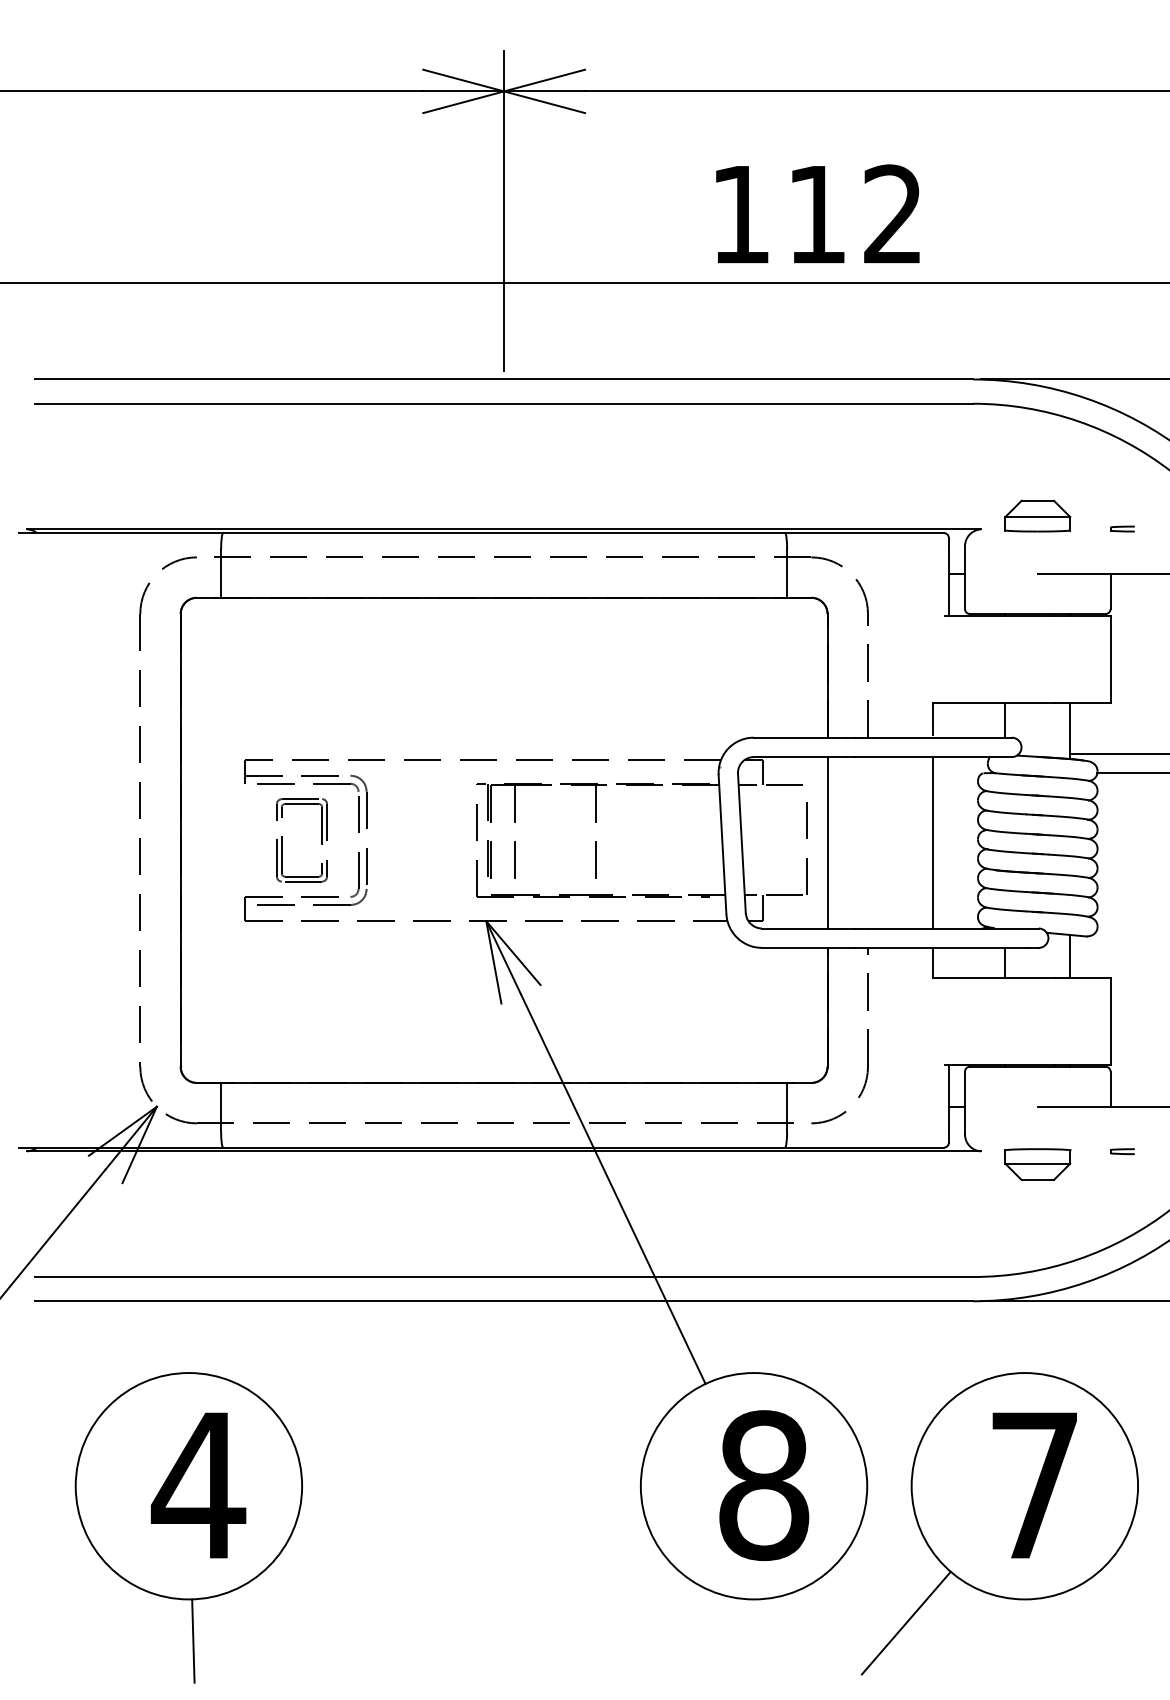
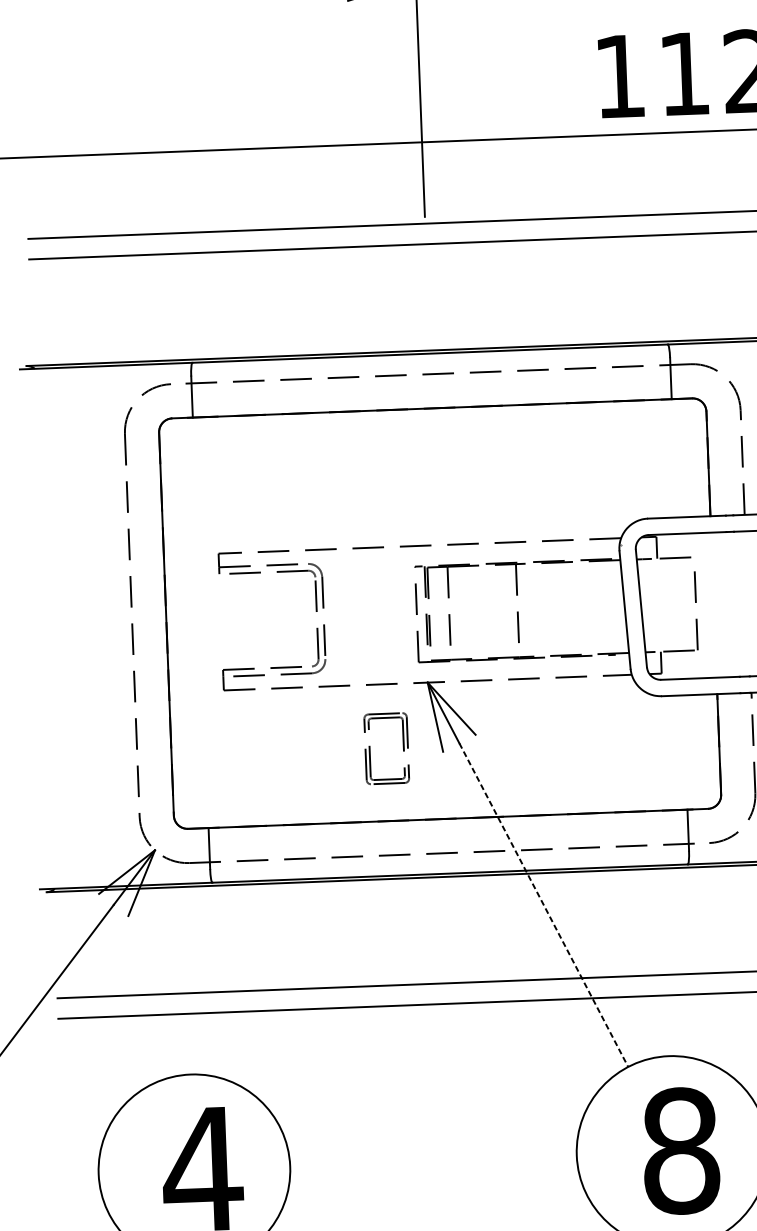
part: (282, 840) -> (370, 749), moved
line: (827, 842) -> (713, 604), removed
line: (613, 1189) -> (544, 905), solid -> dashed

